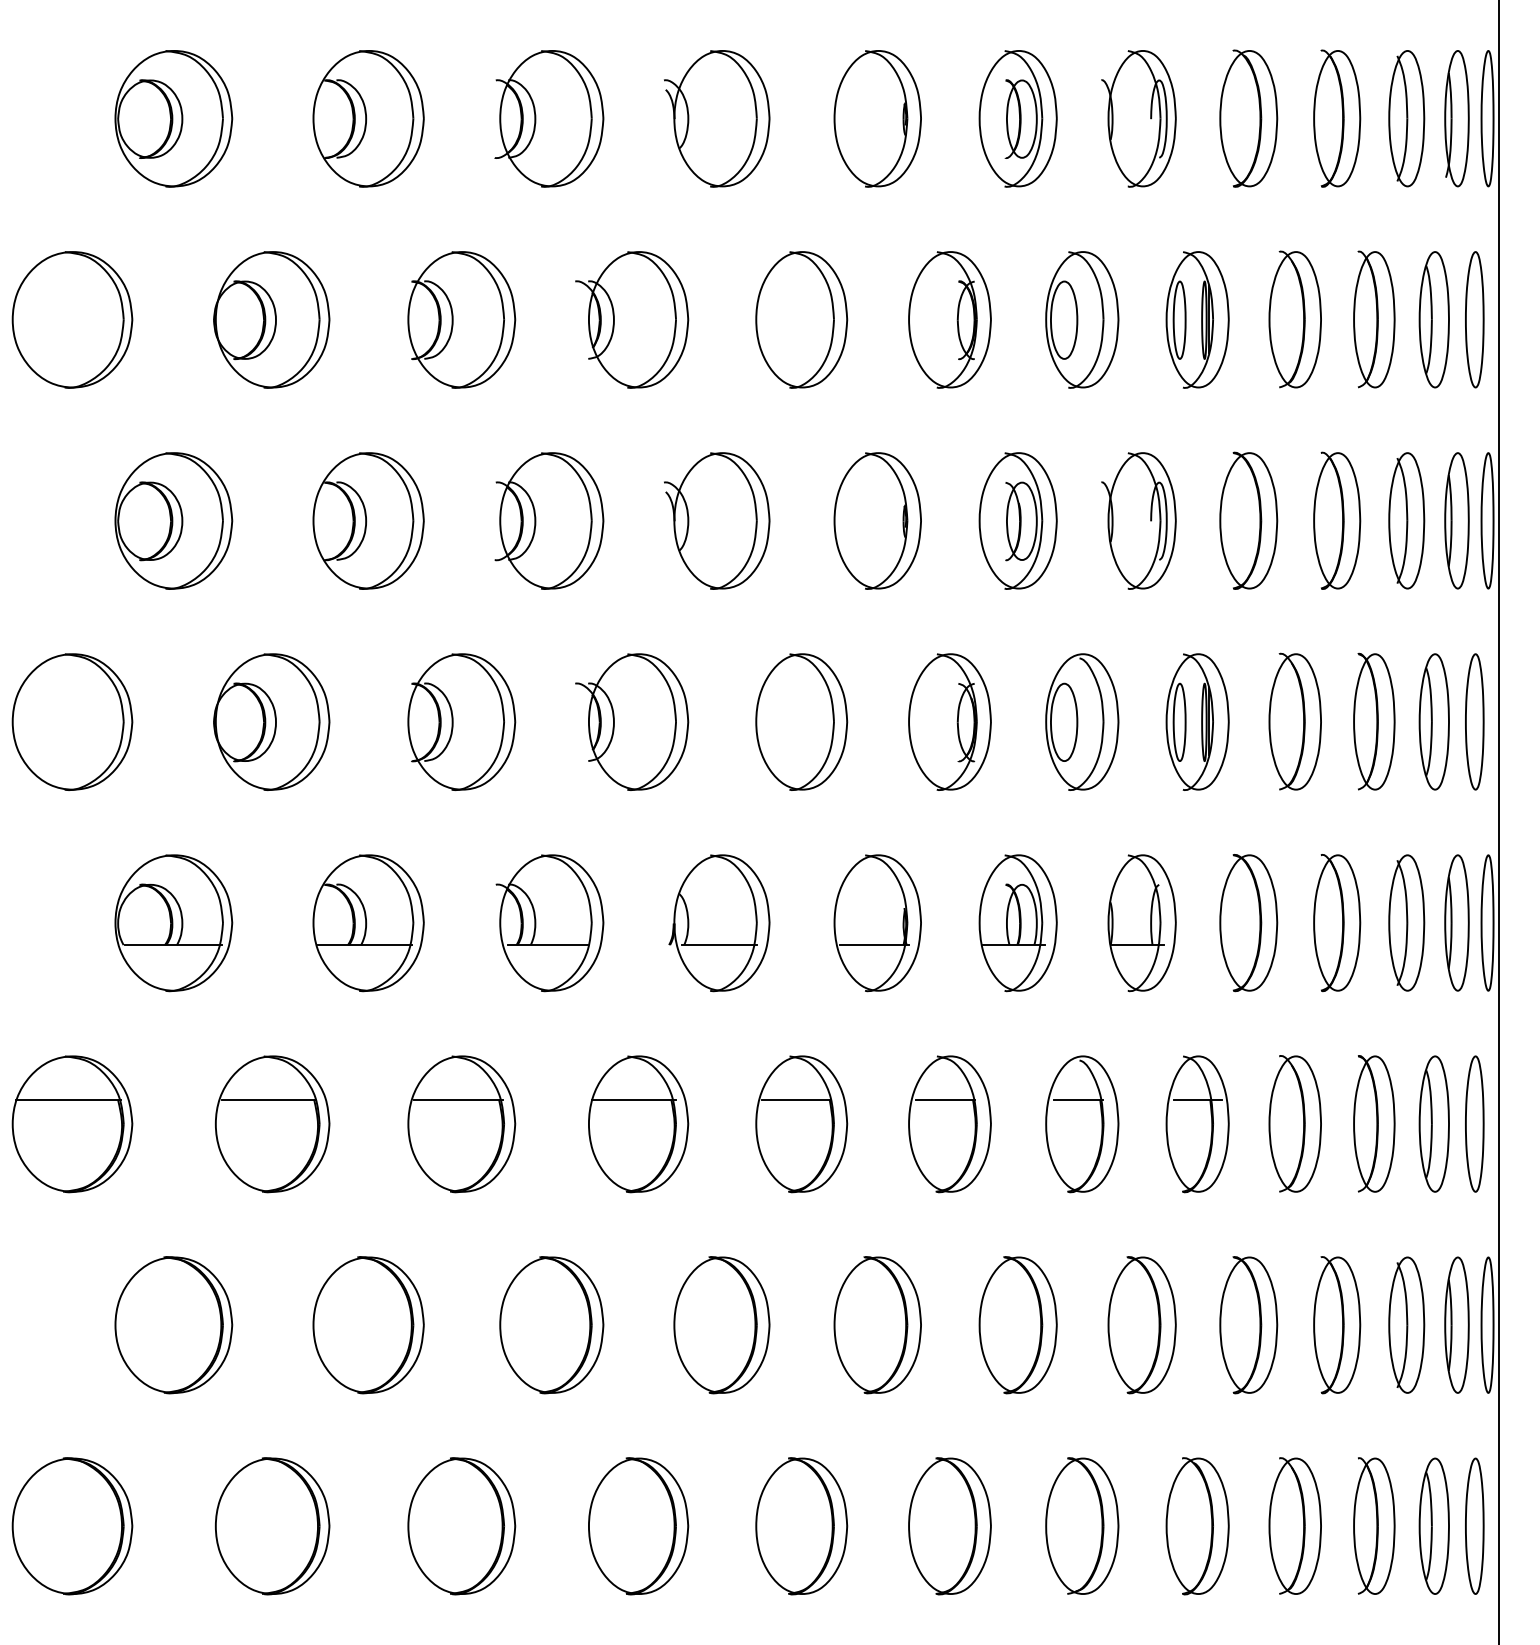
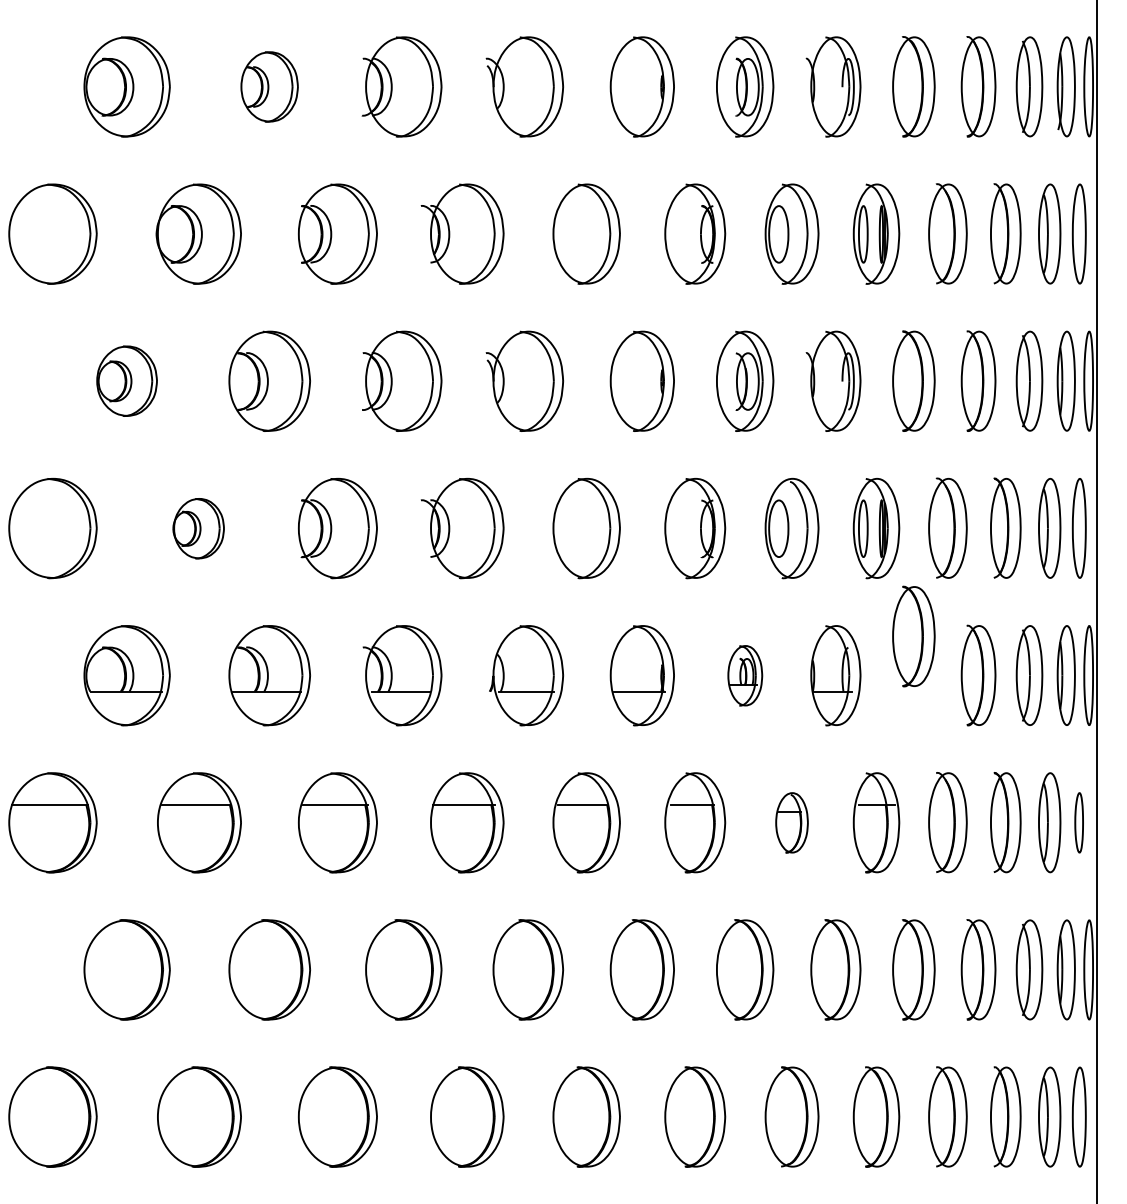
part: (368, 118) -> (269, 86), size x0.7
part: (172, 519) -> (126, 380), size x0.7
part: (271, 722) -> (198, 528), size x0.6
part: (1018, 922) -> (745, 675), size x0.6
part: (1248, 922) -> (913, 636), moved
part: (1081, 1123) -> (791, 822), size x0.6
part: (1473, 1123) -> (1078, 822), size x0.6

